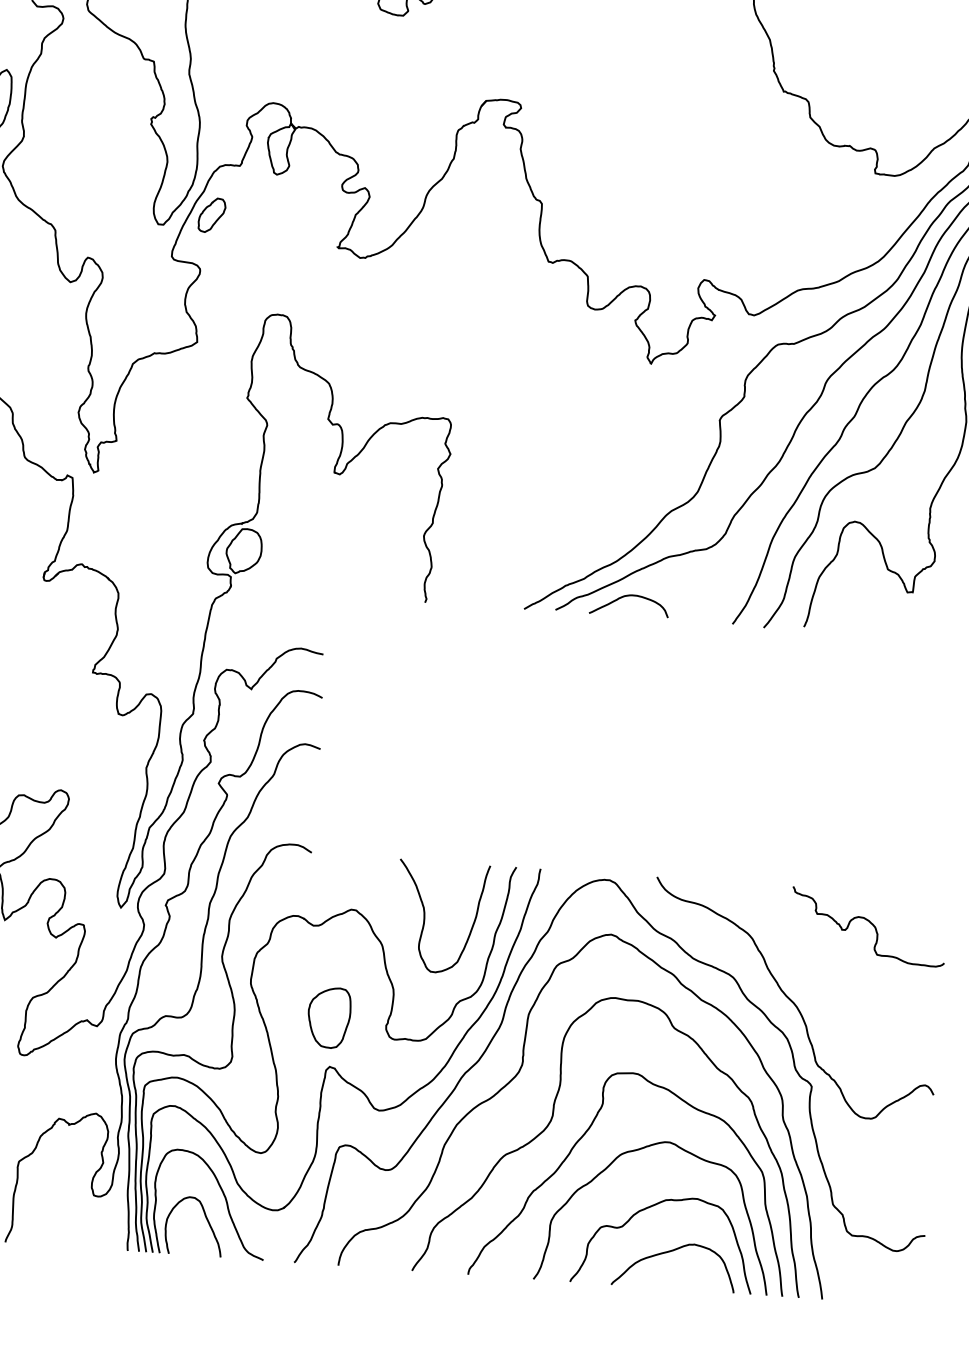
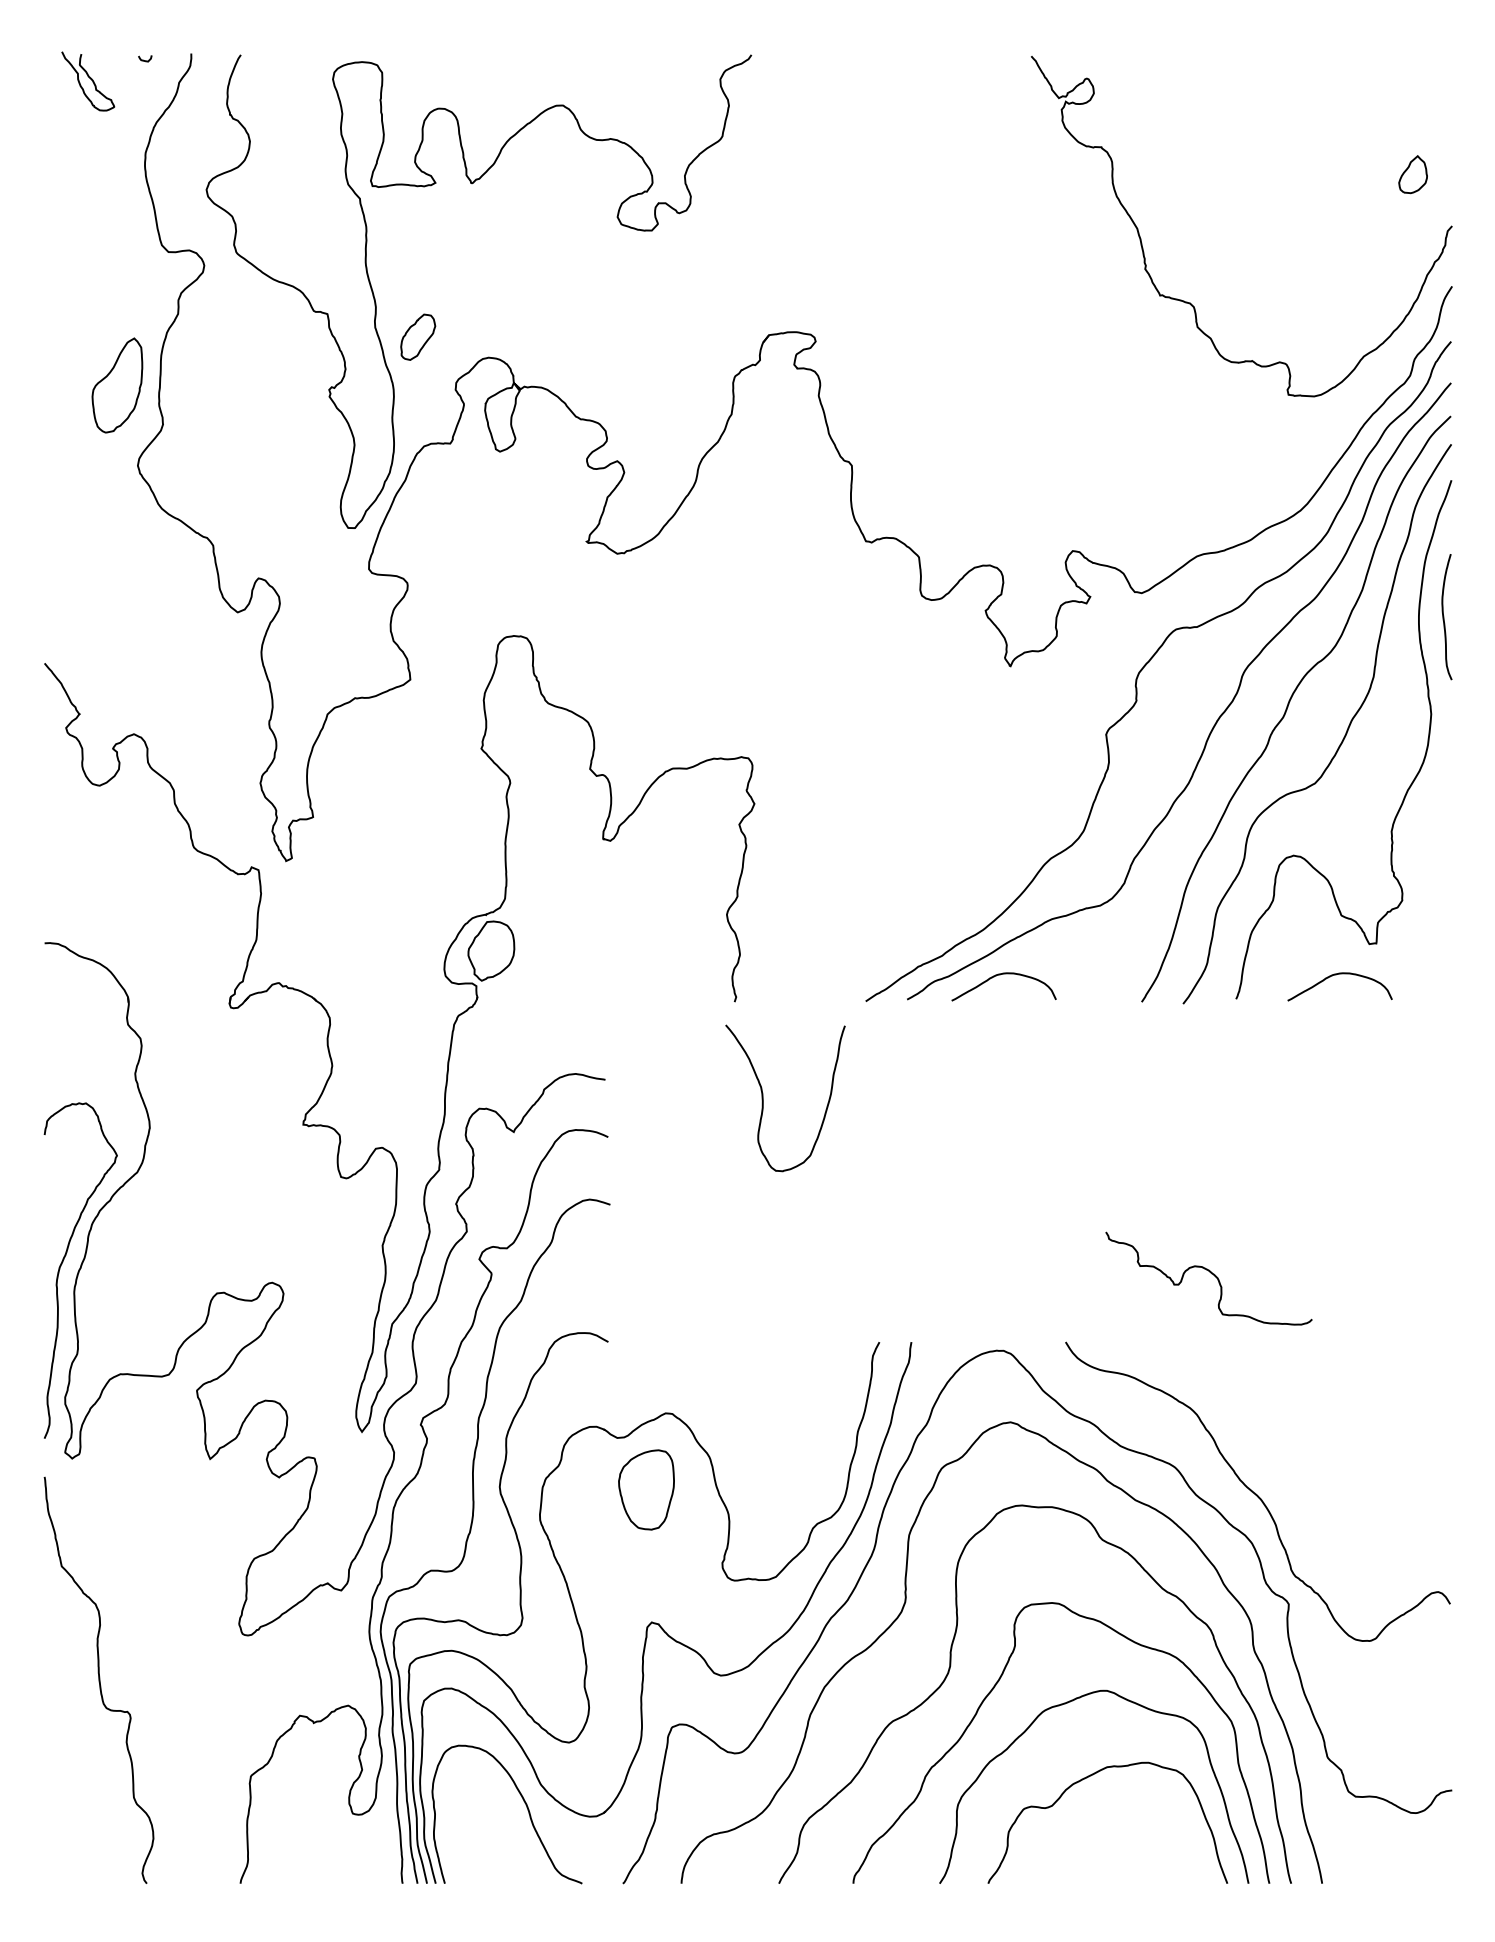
part: (212, 214) -> (418, 336), moved
curve: (880, 614) -> (1336, 975), added
curve: (425, 916) -> (763, 1098), moved
curve: (870, 924) -> (1211, 1274), moved
part: (329, 1017) -> (646, 1489), moved
curve: (206, 1219) -> (503, 1835), removed
curve: (667, 1252) -> (1114, 1836), removed

